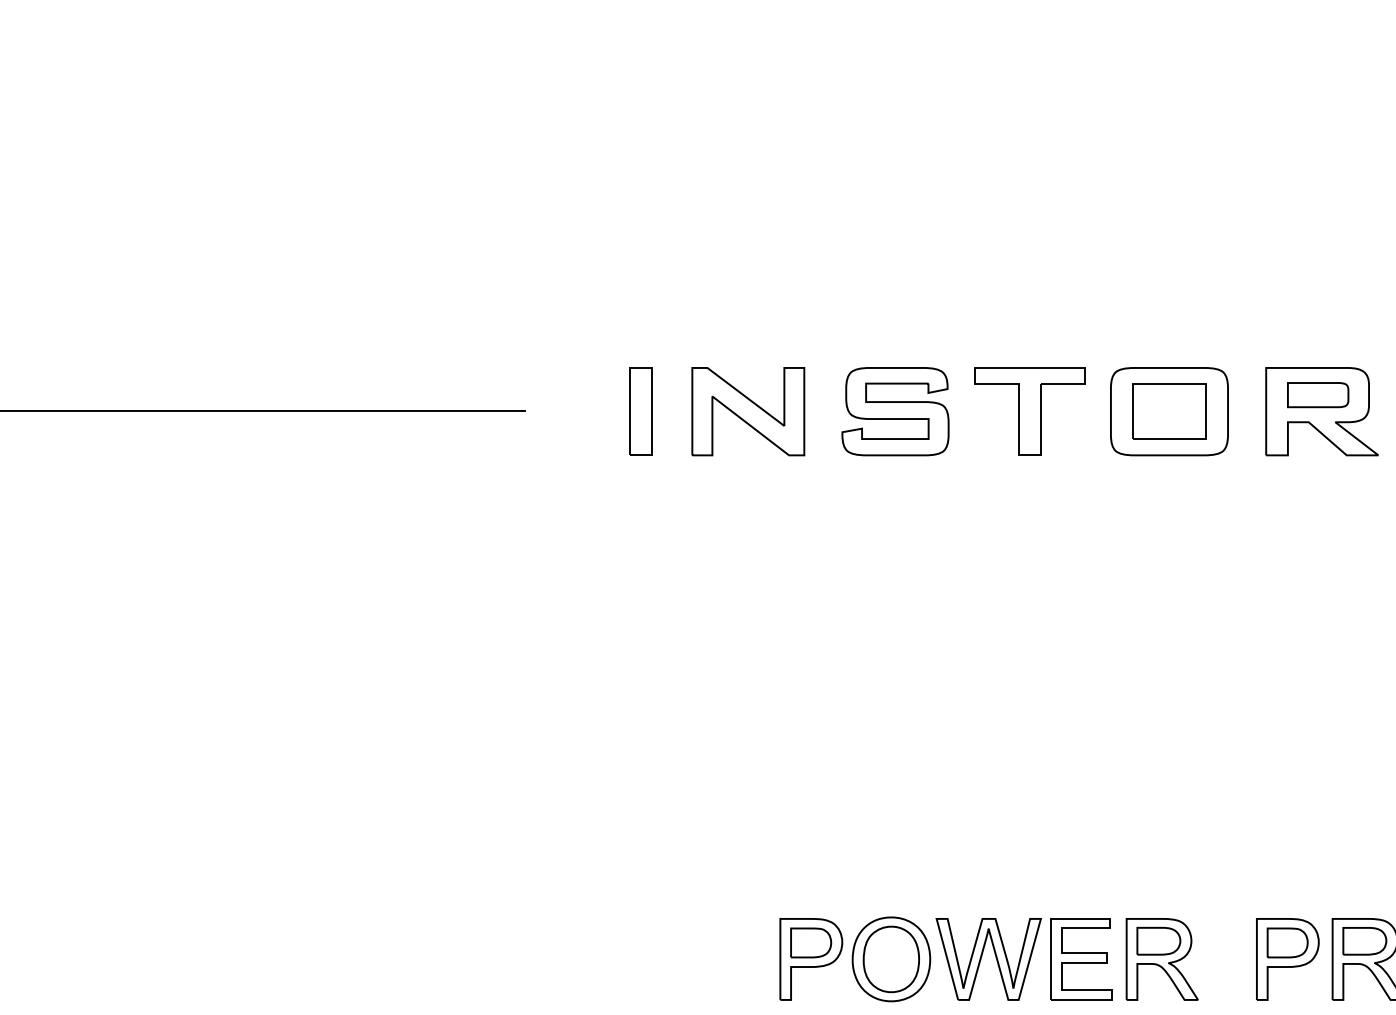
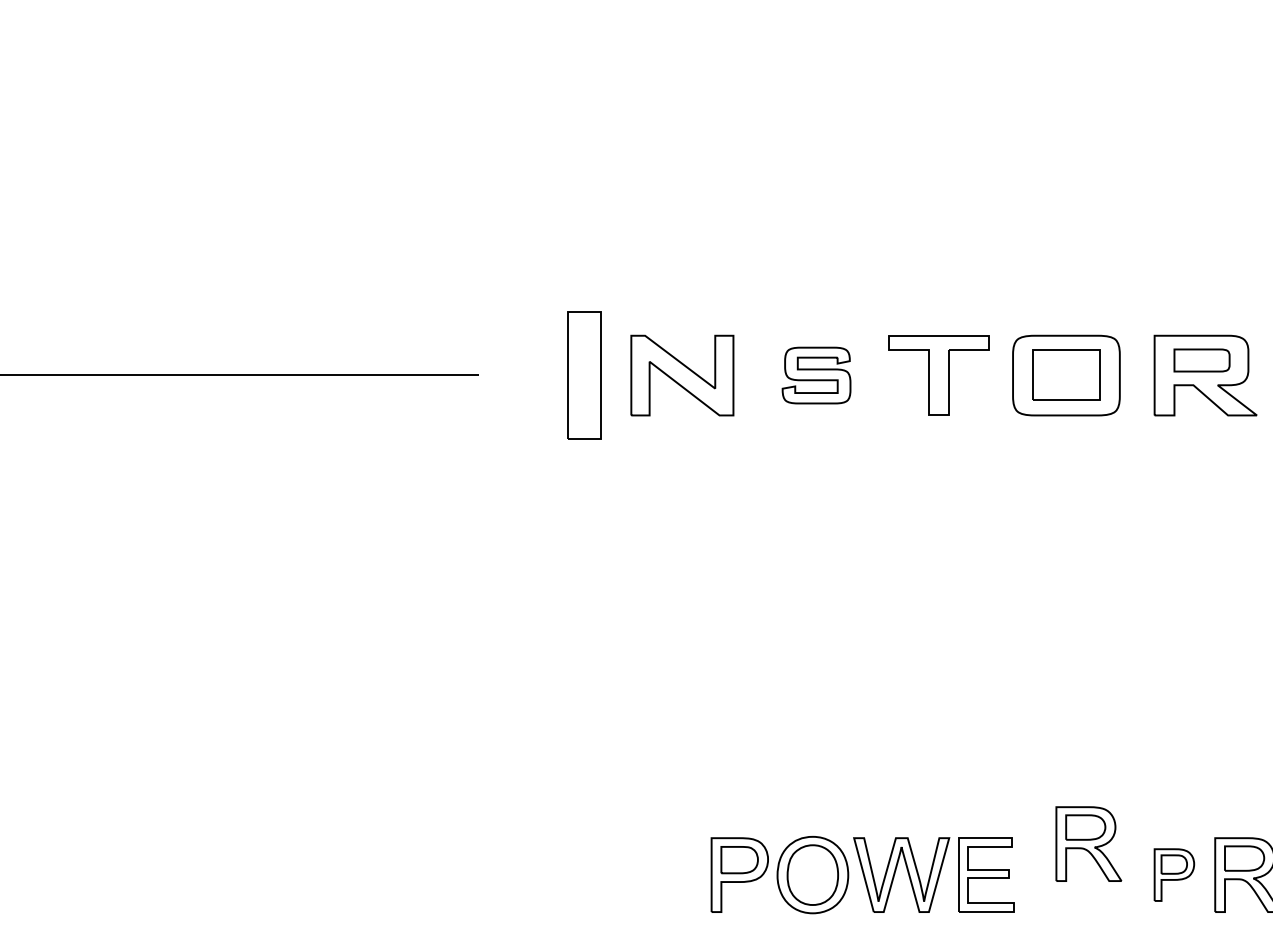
part: (640, 411) -> (584, 375), size x1.6
part: (895, 411) -> (816, 375), size x0.7
part: (1161, 958) -> (1088, 843), moved
part: (1287, 958) -> (1174, 874), size x0.7

